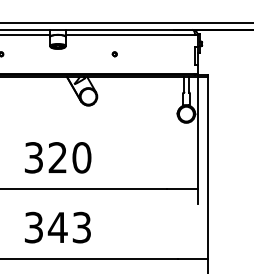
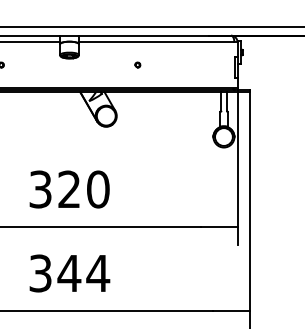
text: (81, 227) -> (97, 273), 343 -> 344

